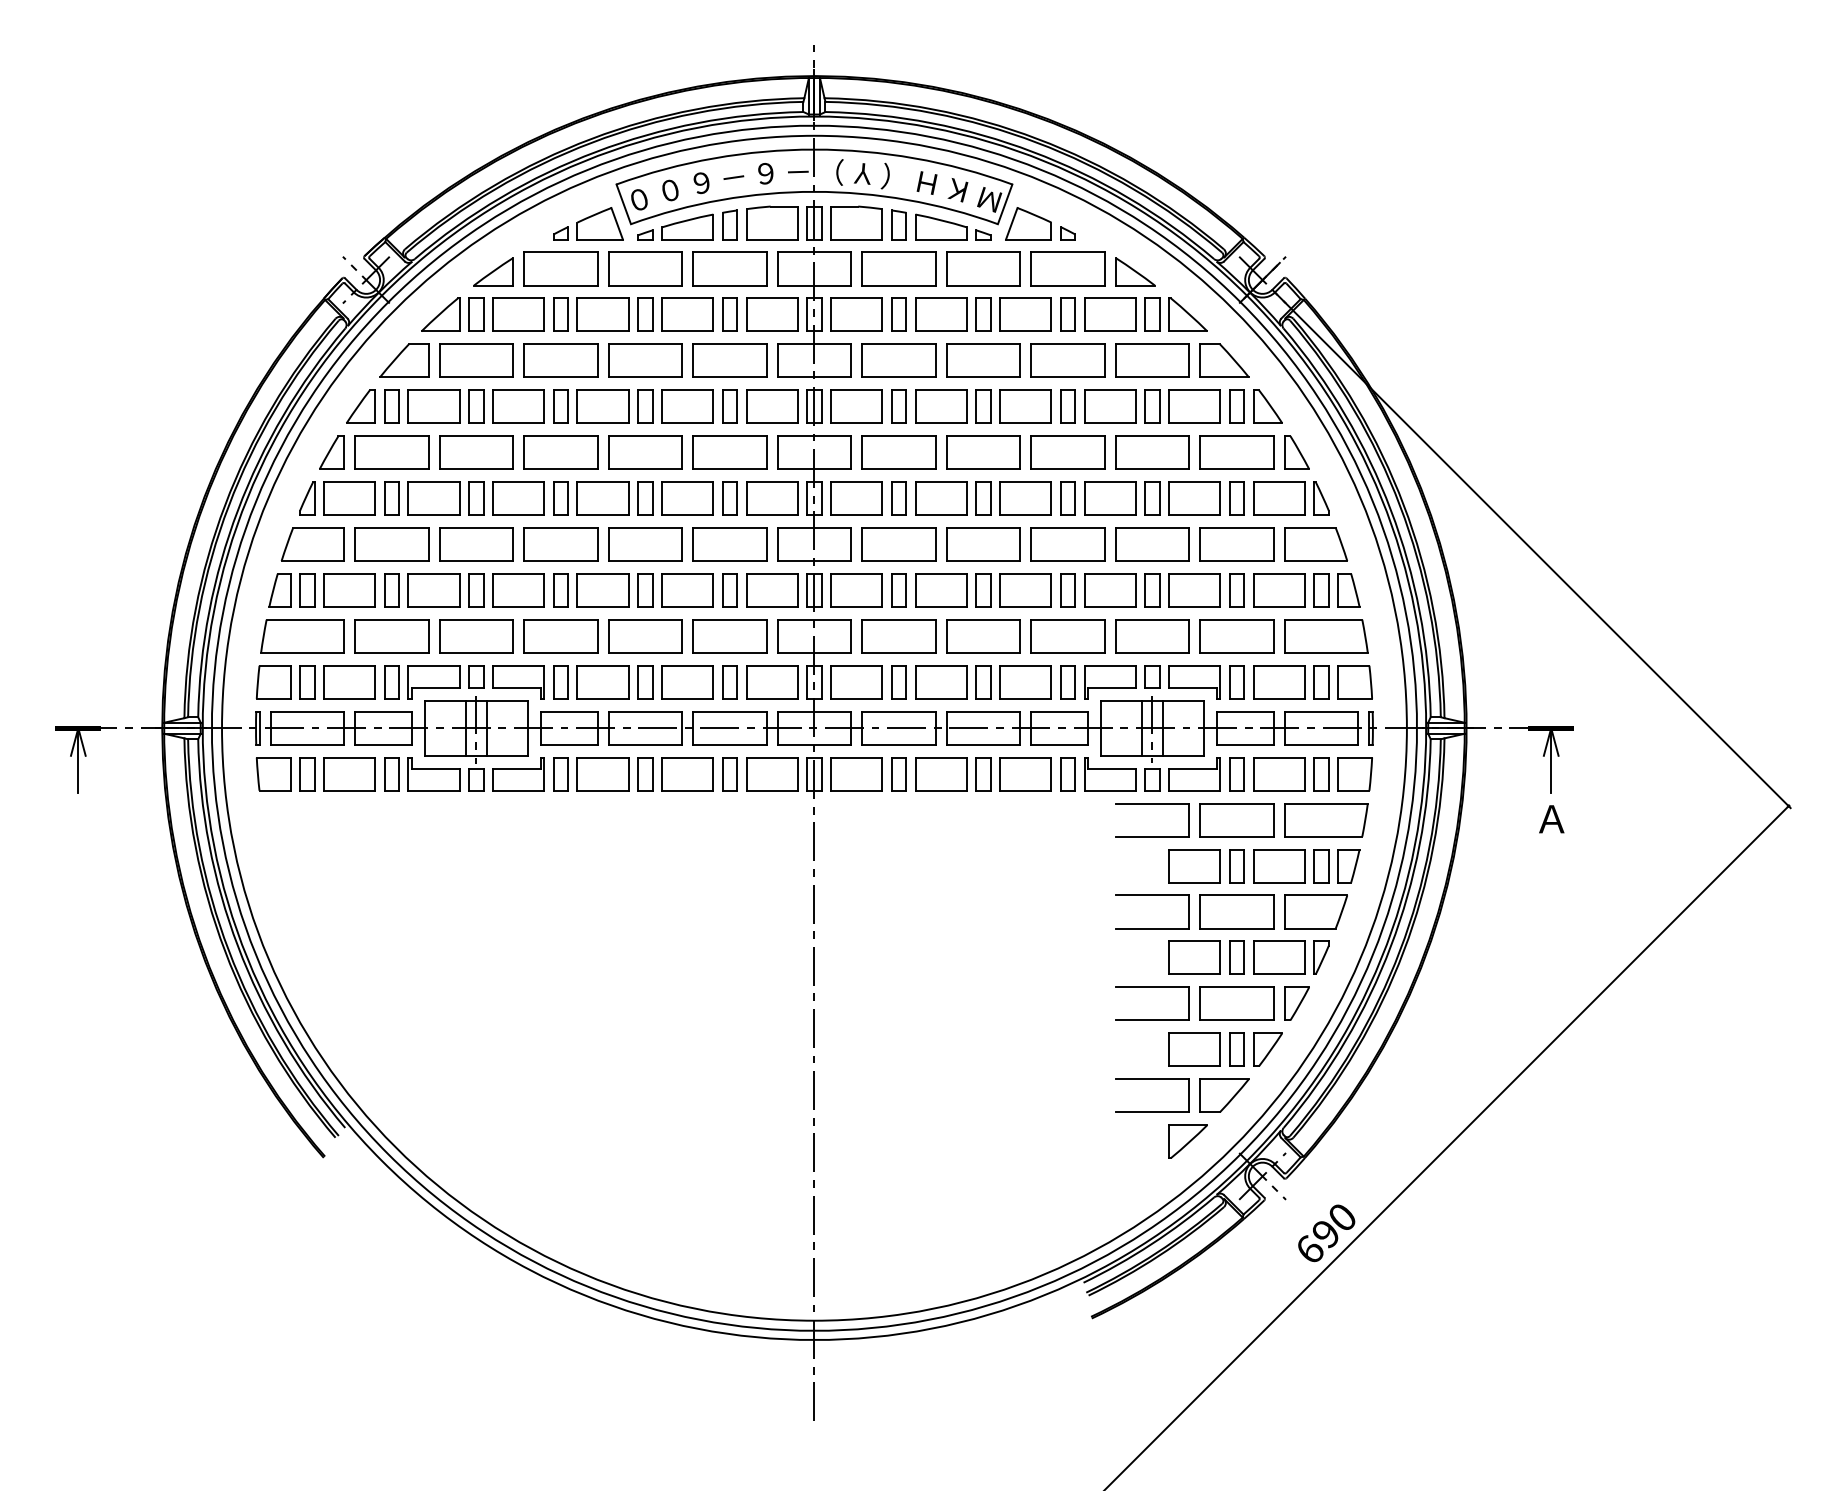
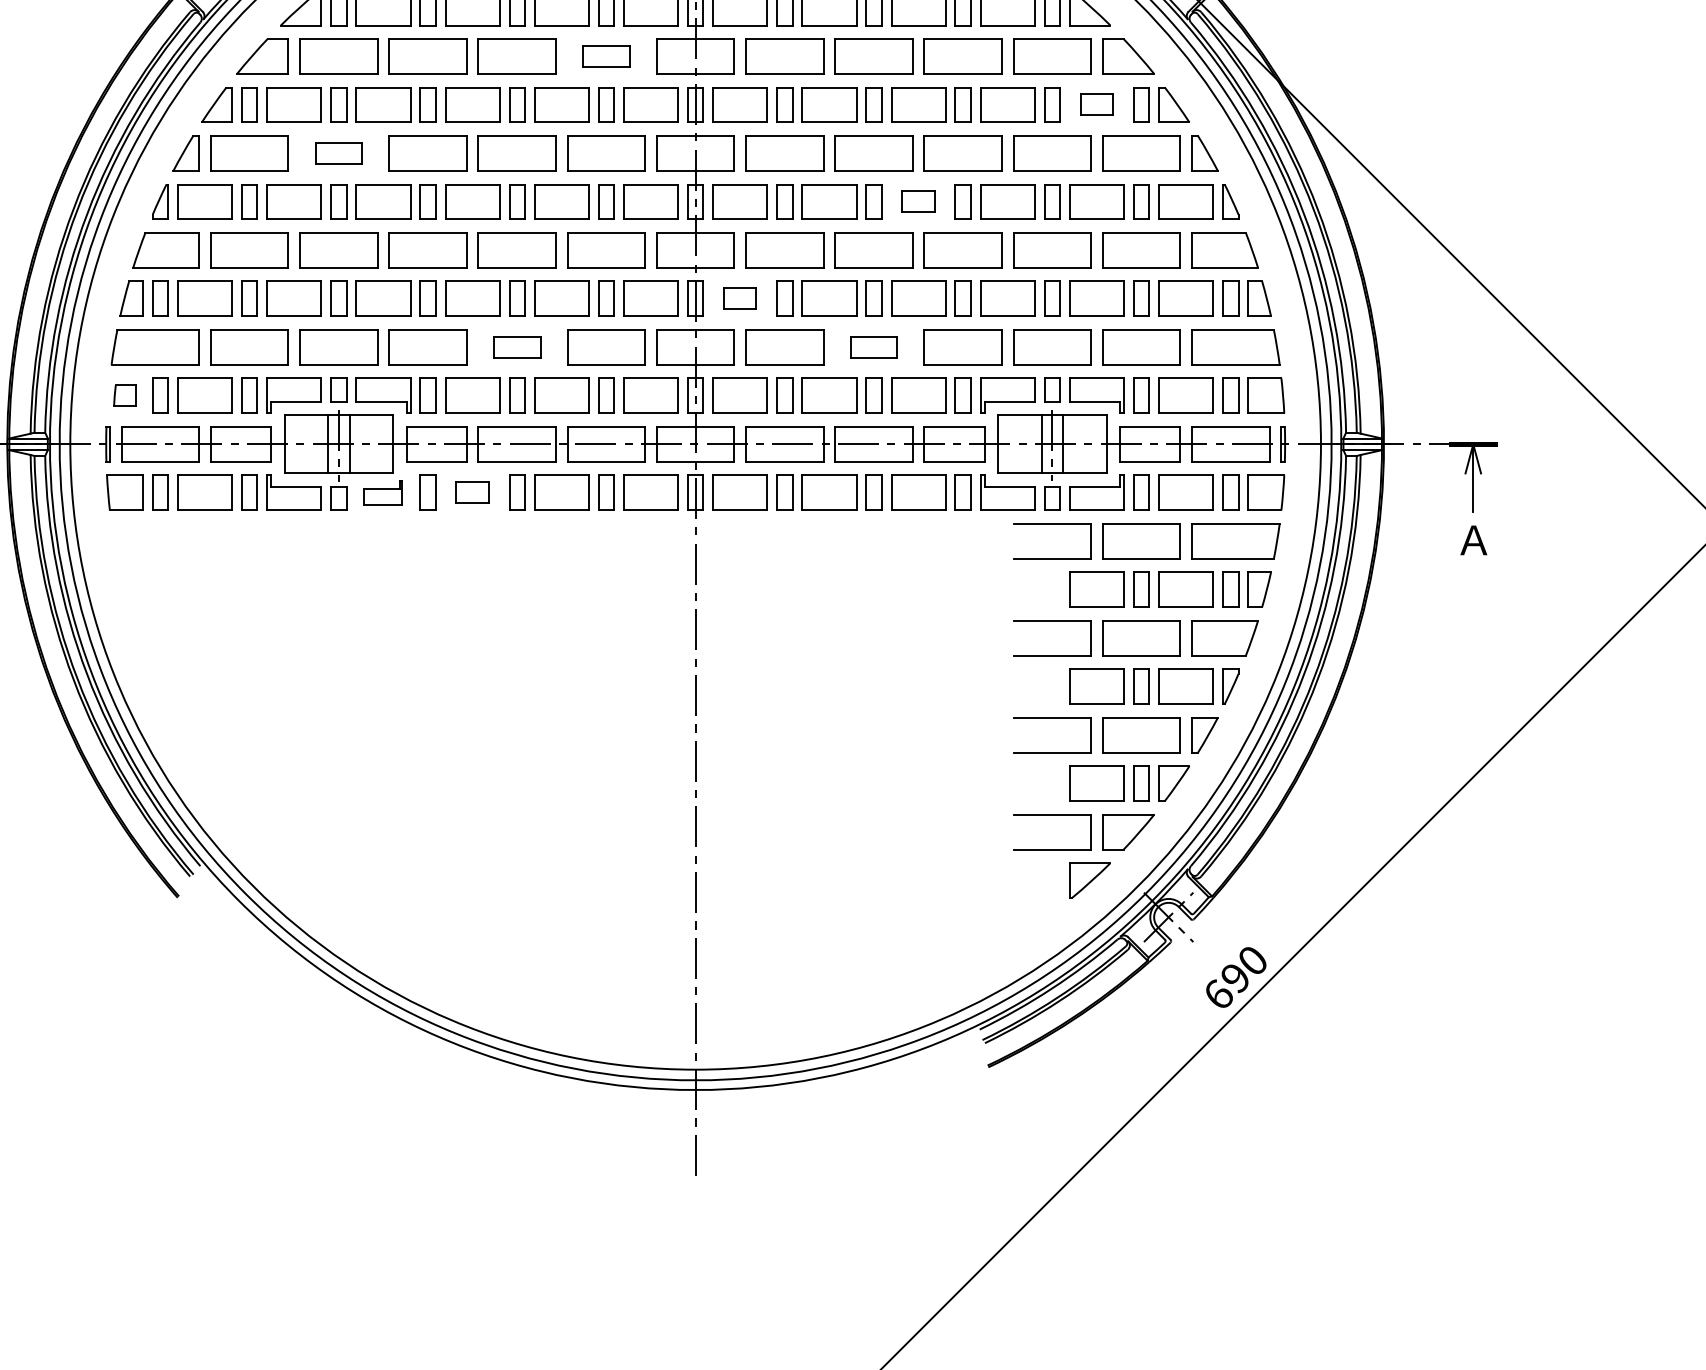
part: (729, 360) -> (605, 56), size x0.6
part: (1194, 406) -> (1096, 104), size x0.6
part: (476, 452) -> (338, 153), size x0.6
part: (1025, 498) -> (918, 201), size x0.6
part: (856, 590) -> (740, 298), size x0.6
part: (645, 636) -> (517, 347), size x0.6
part: (983, 636) -> (874, 347), size x0.6
part: (273, 682) -> (124, 396), size x0.6
part: (518, 774) -> (383, 493), size x0.7
part: (602, 774) -> (471, 493), size x0.6

